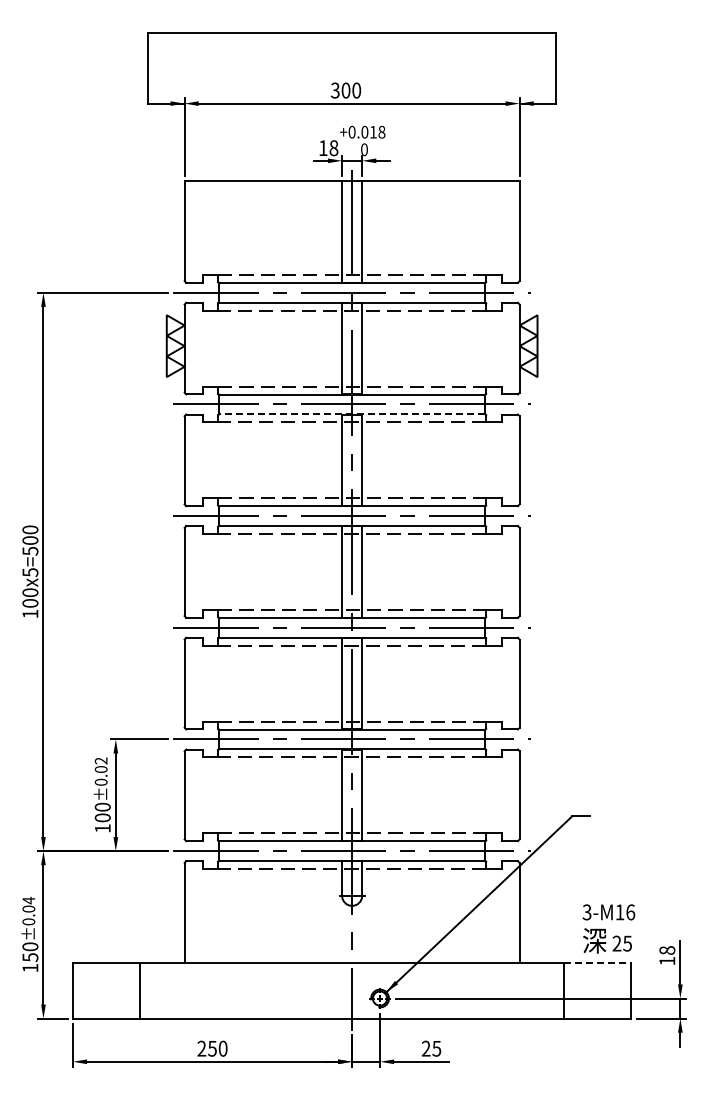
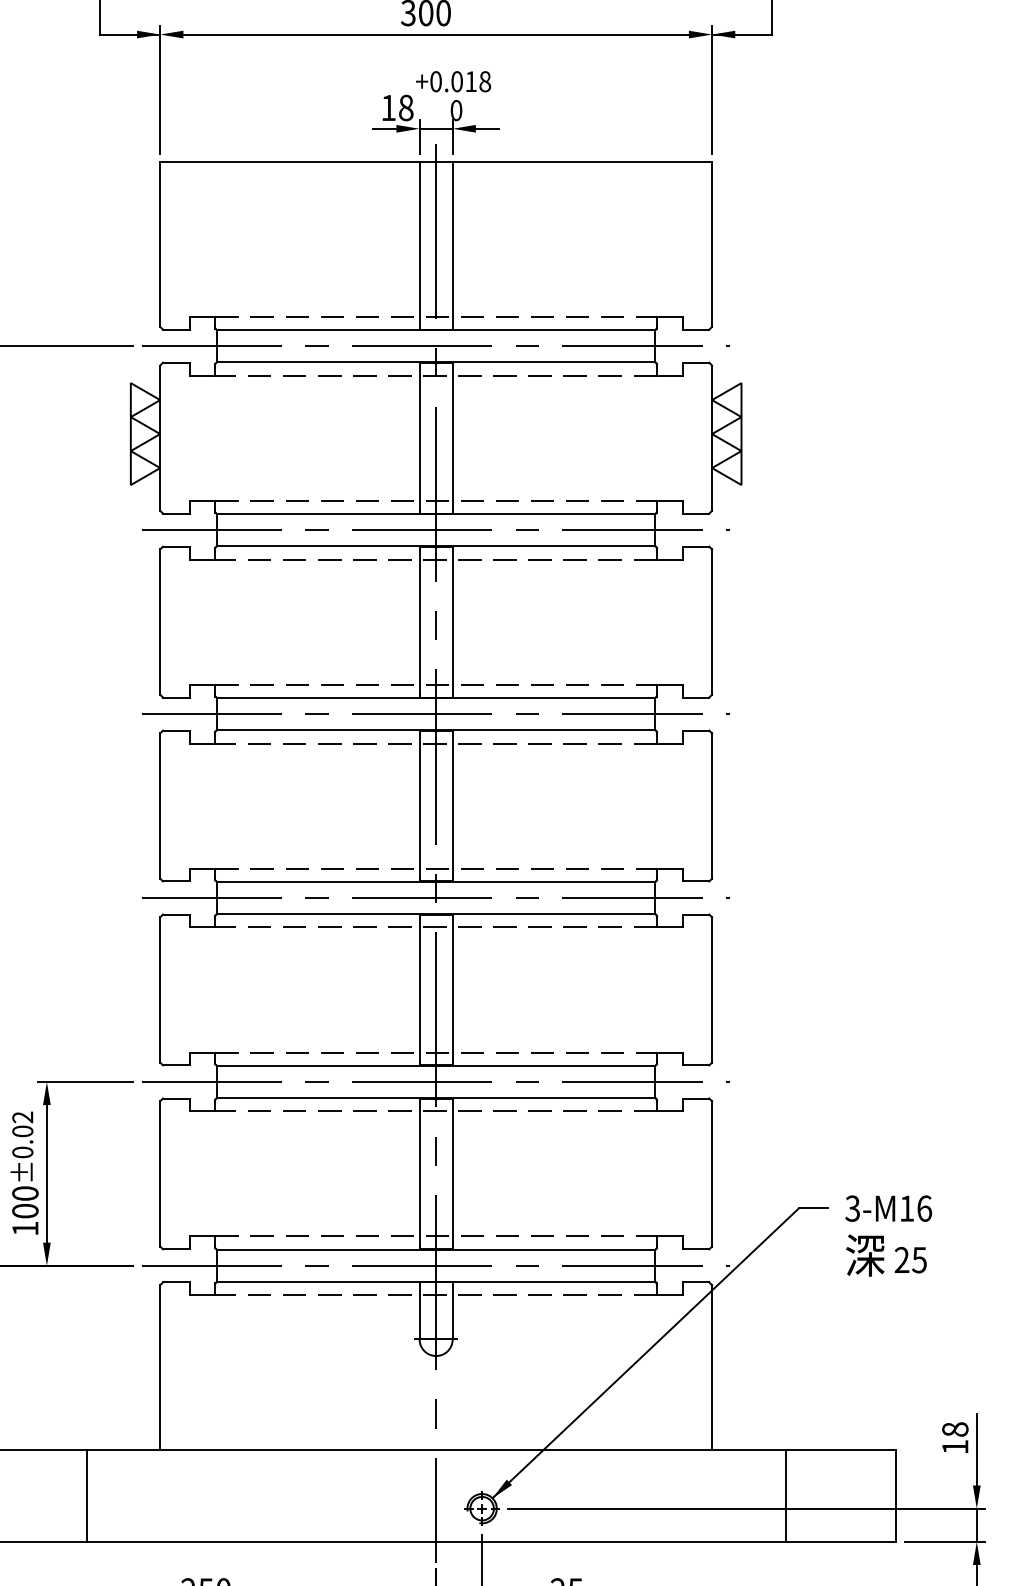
line: (351, 414) -> (435, 546), dashed -> solid
text: (608, 928) -> (888, 1235), moved
line: (598, 962) -> (841, 1449), dashed -> solid

